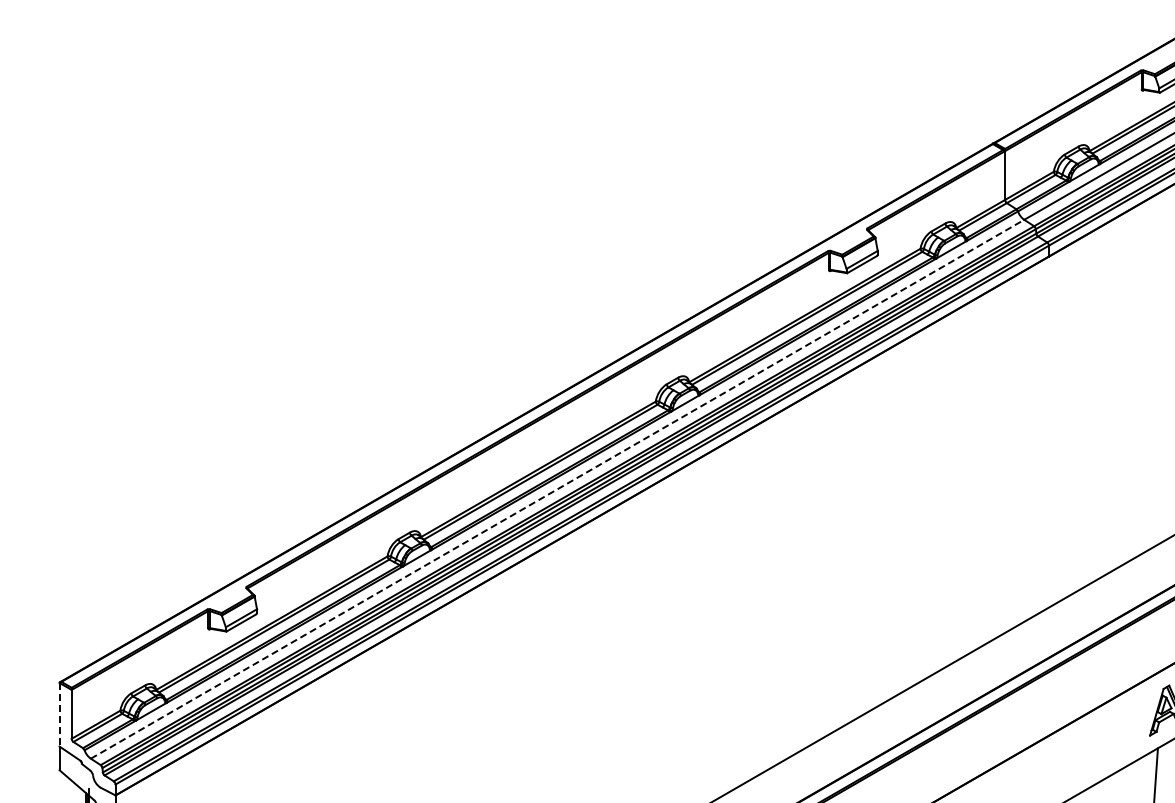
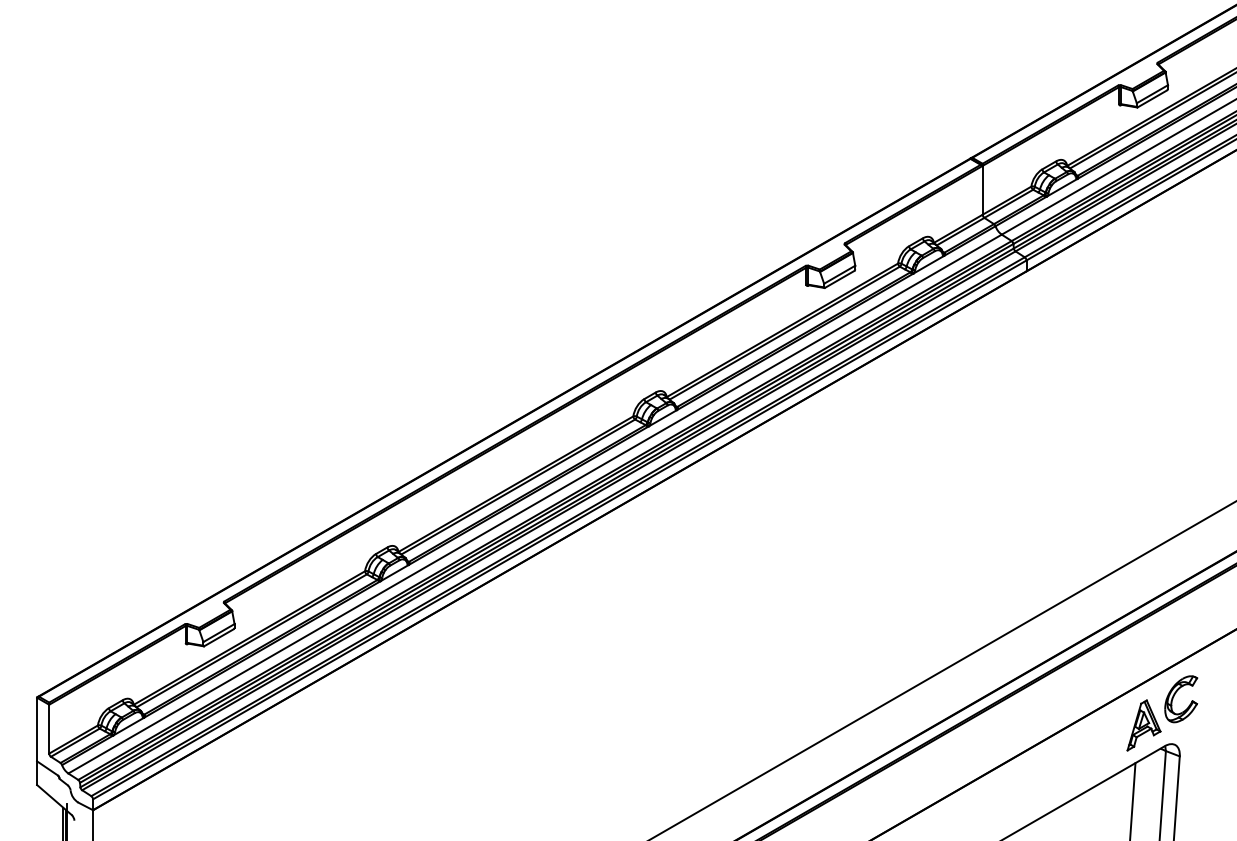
line: (557, 489) -> (535, 504), dashed -> solid
line: (59, 714) -> (37, 729), dashed -> solid

